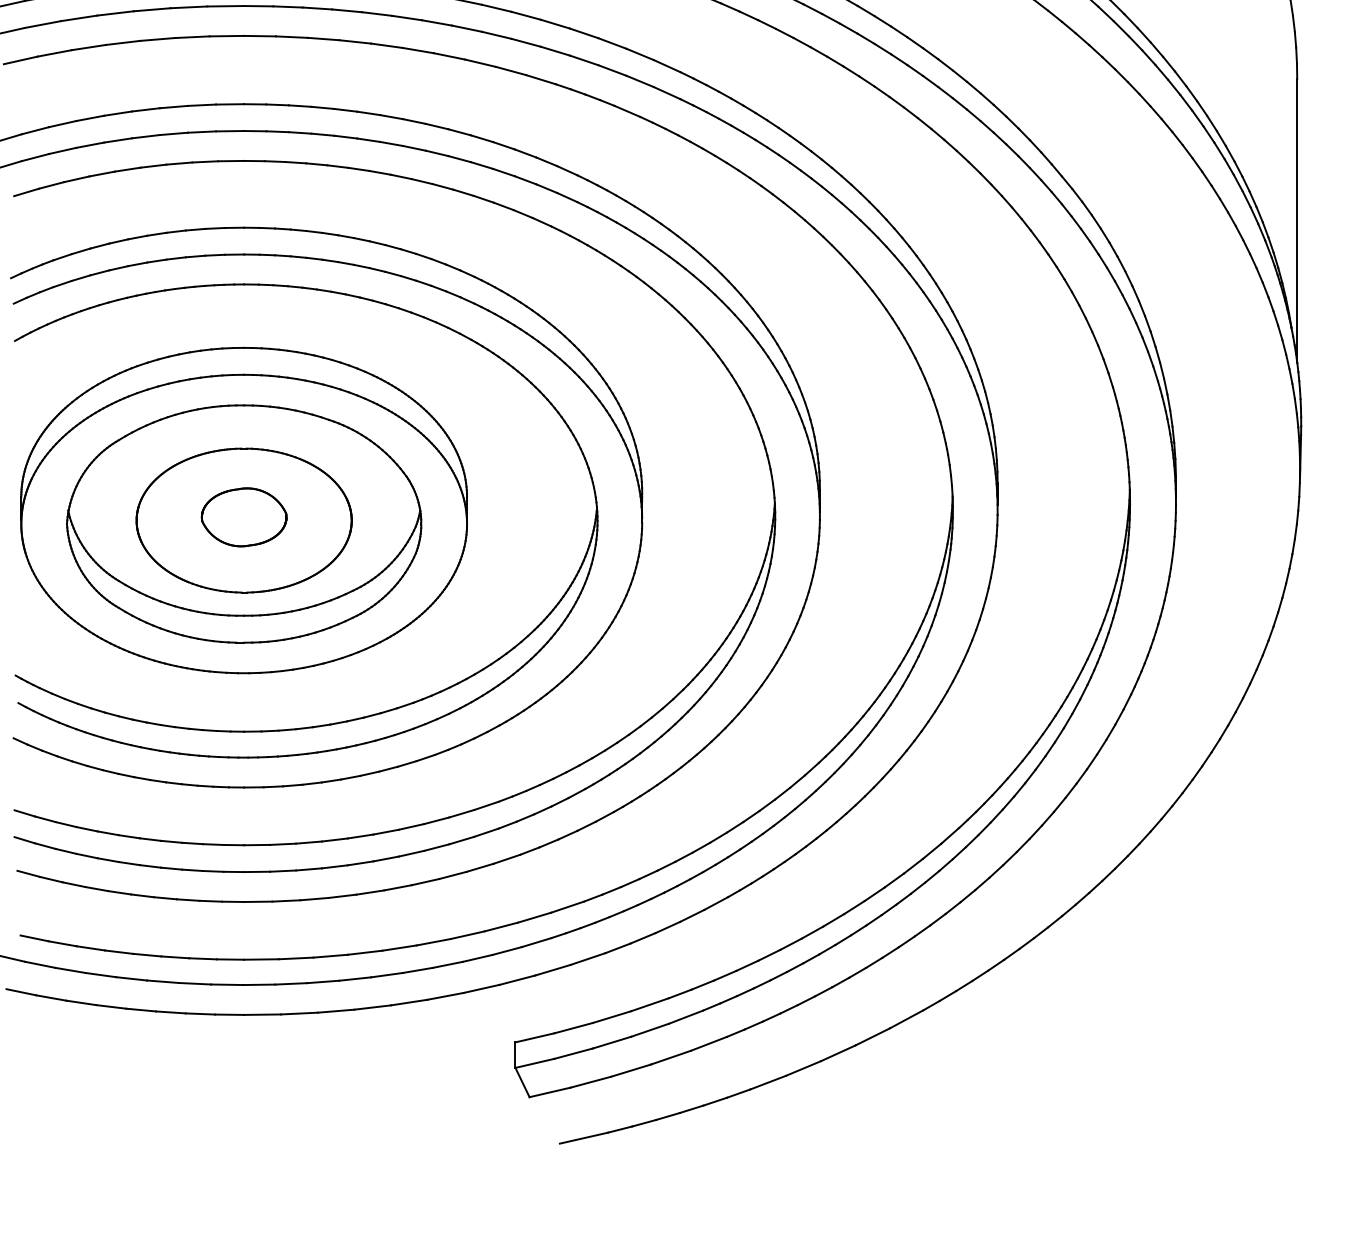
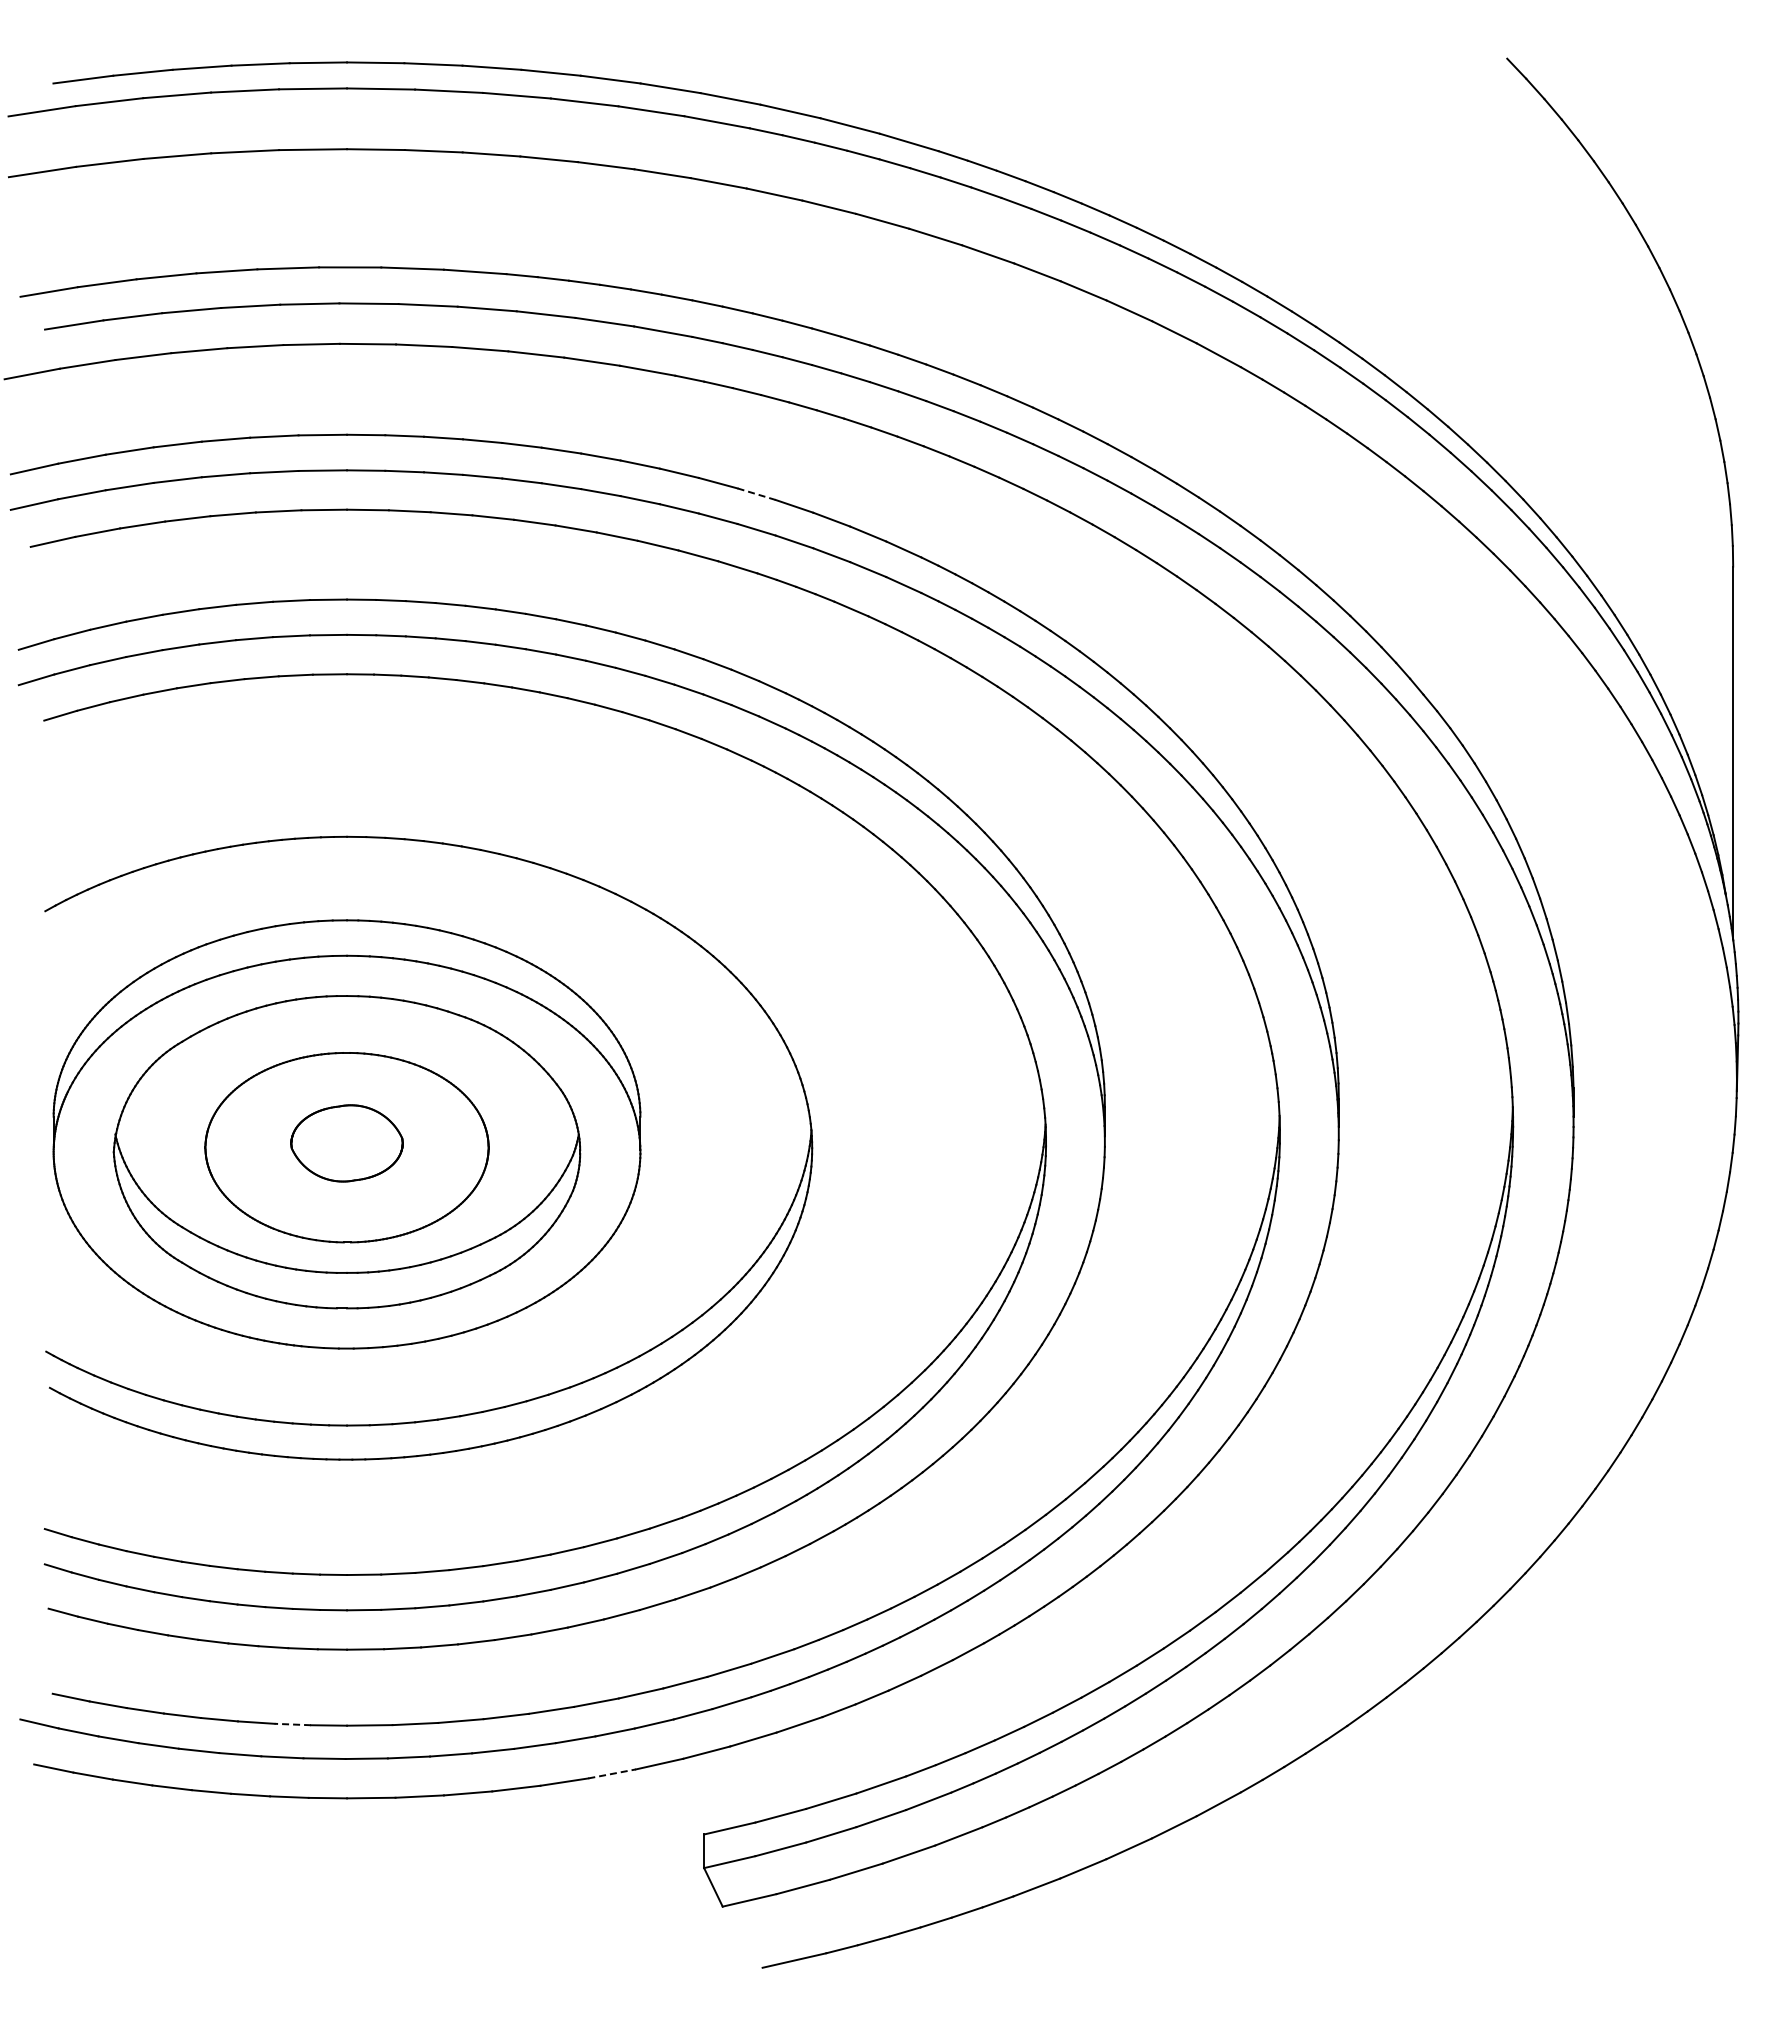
line: (555, 24) -> (756, 494), solid -> dashed
part: (393, 275) -> (543, 824), removed
line: (202, 958) -> (292, 1724), solid -> dashed
line: (445, 996) -> (612, 1773), solid -> dashed

